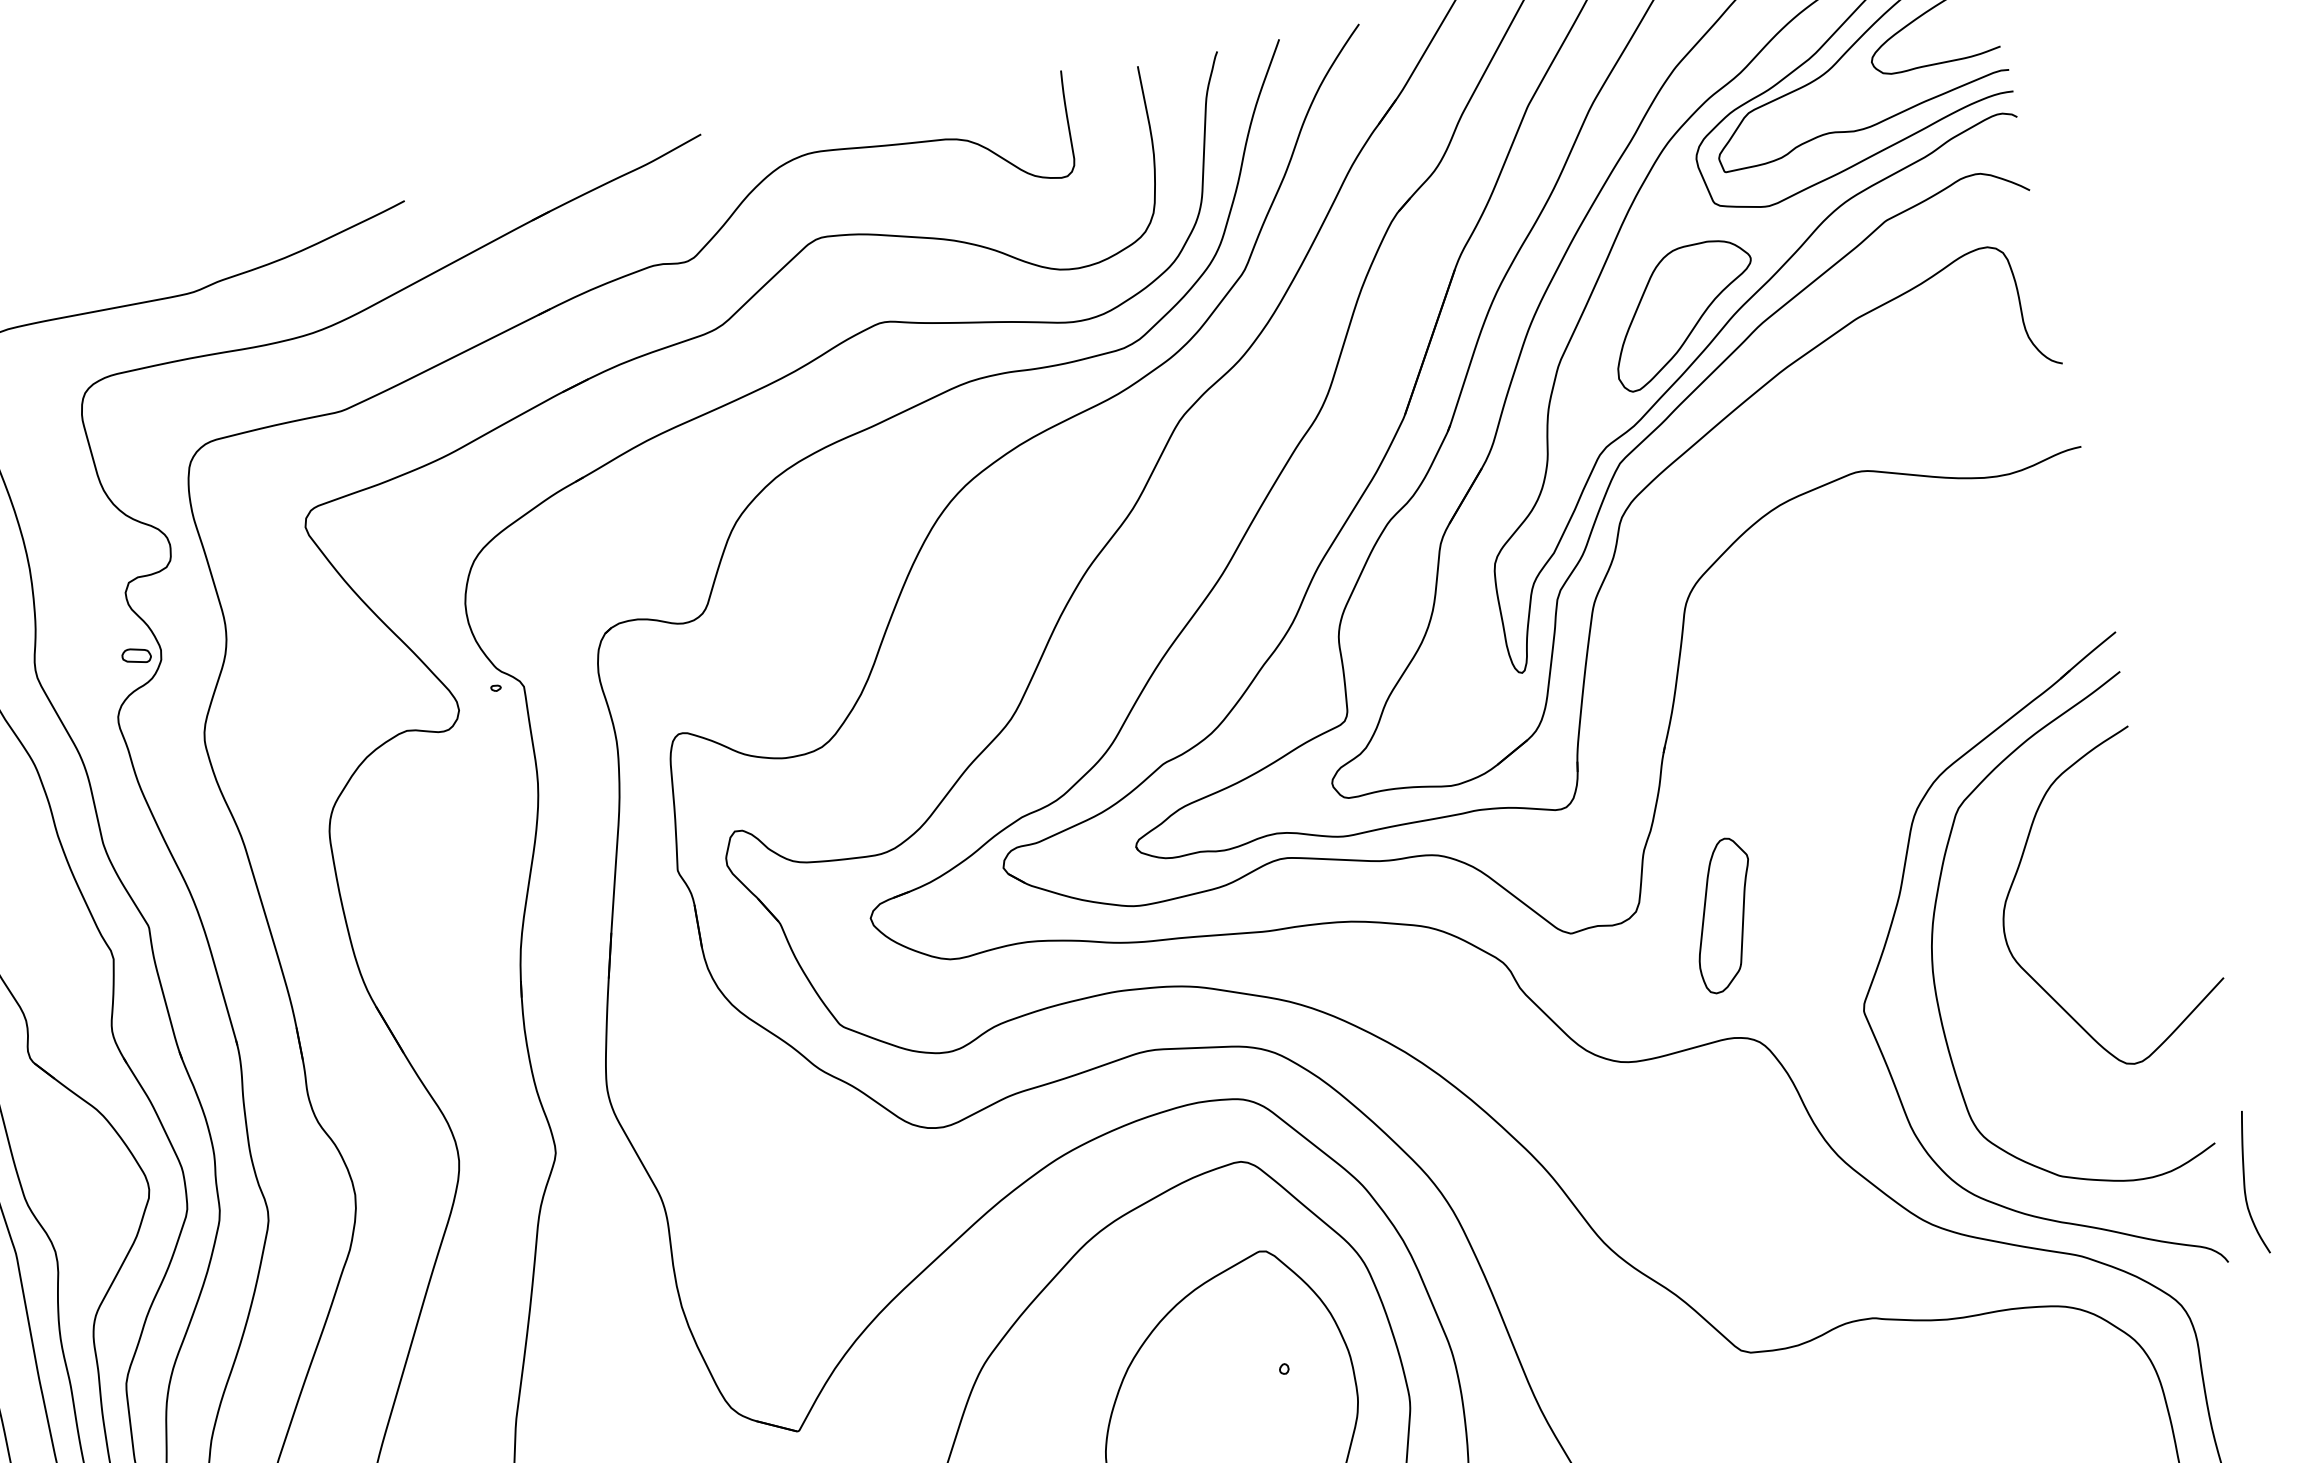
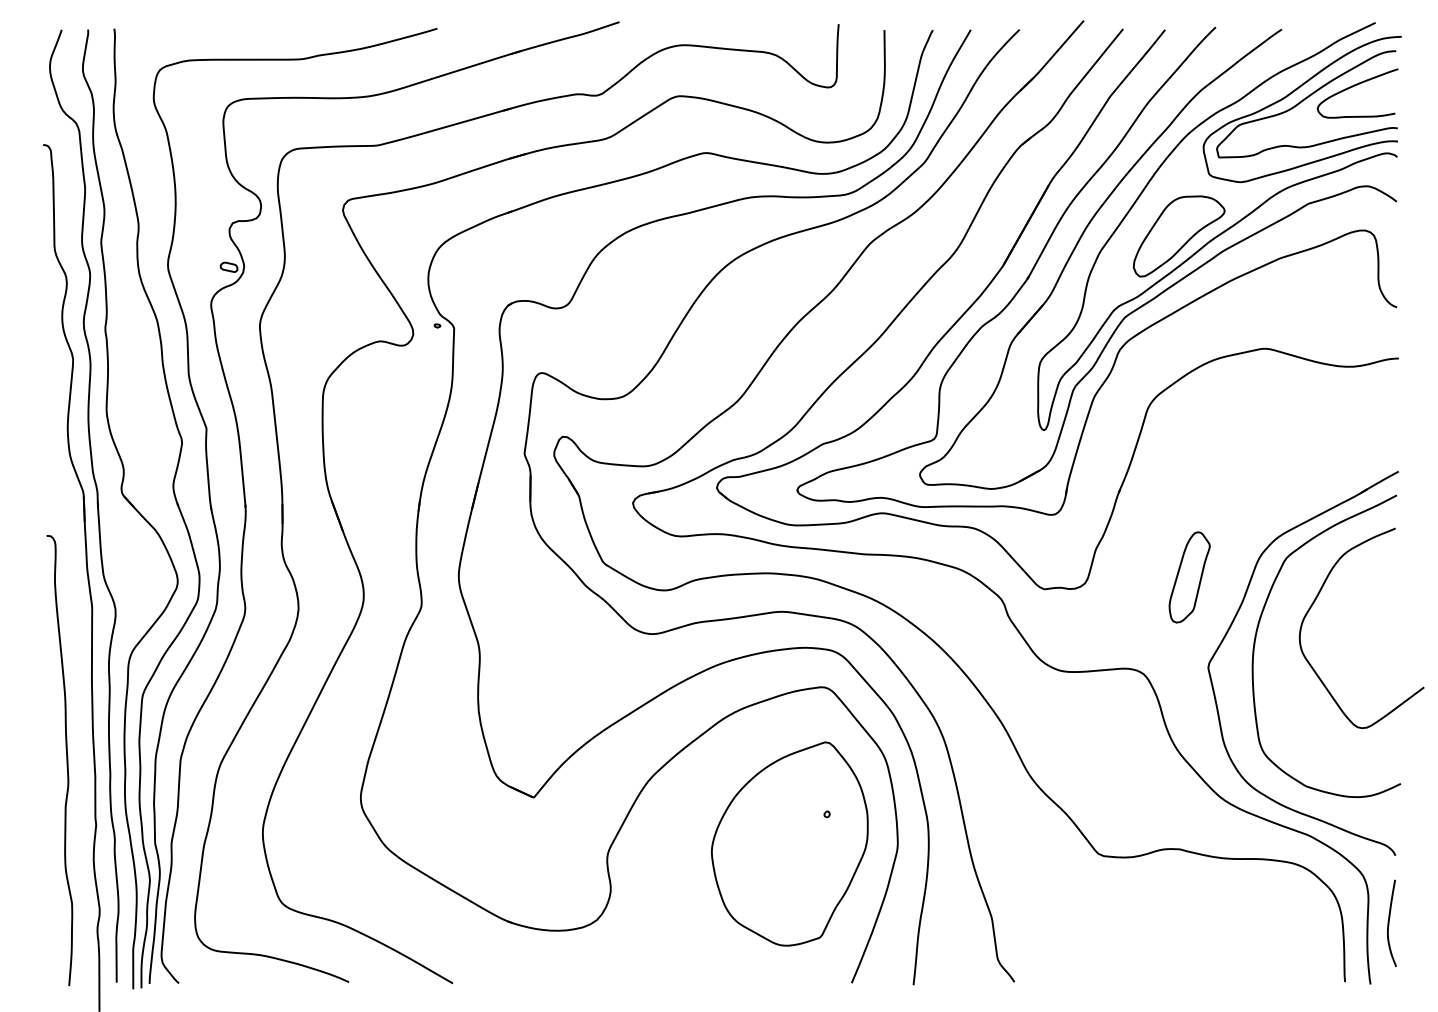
part: (1724, 915) -> (1189, 577), moved
curve: (2245, 1182) -> (1389, 922), moved

